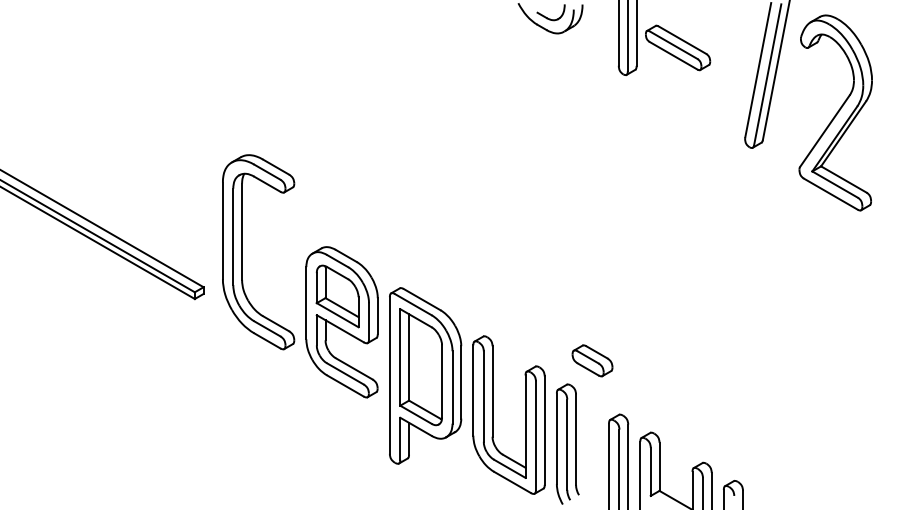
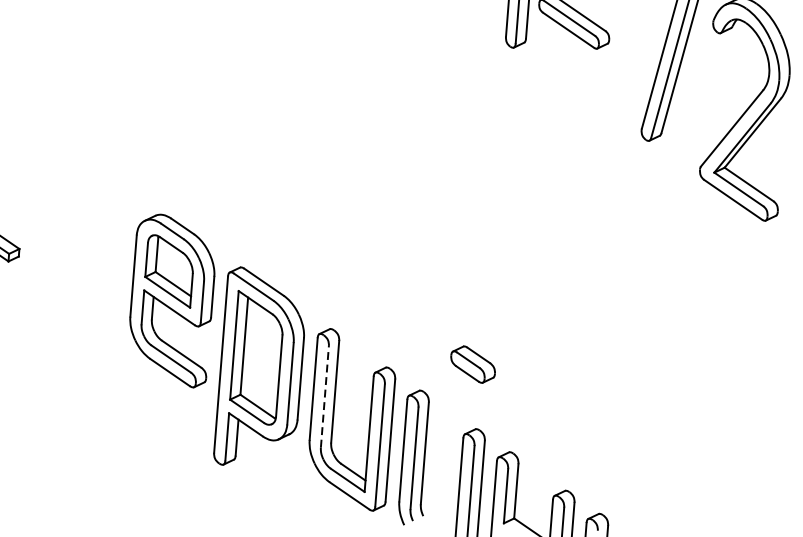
part: (242, 252) -> (66, 213), removed
part: (592, 360) -> (473, 364), moved
line: (483, 396) -> (324, 396), solid -> dashed

